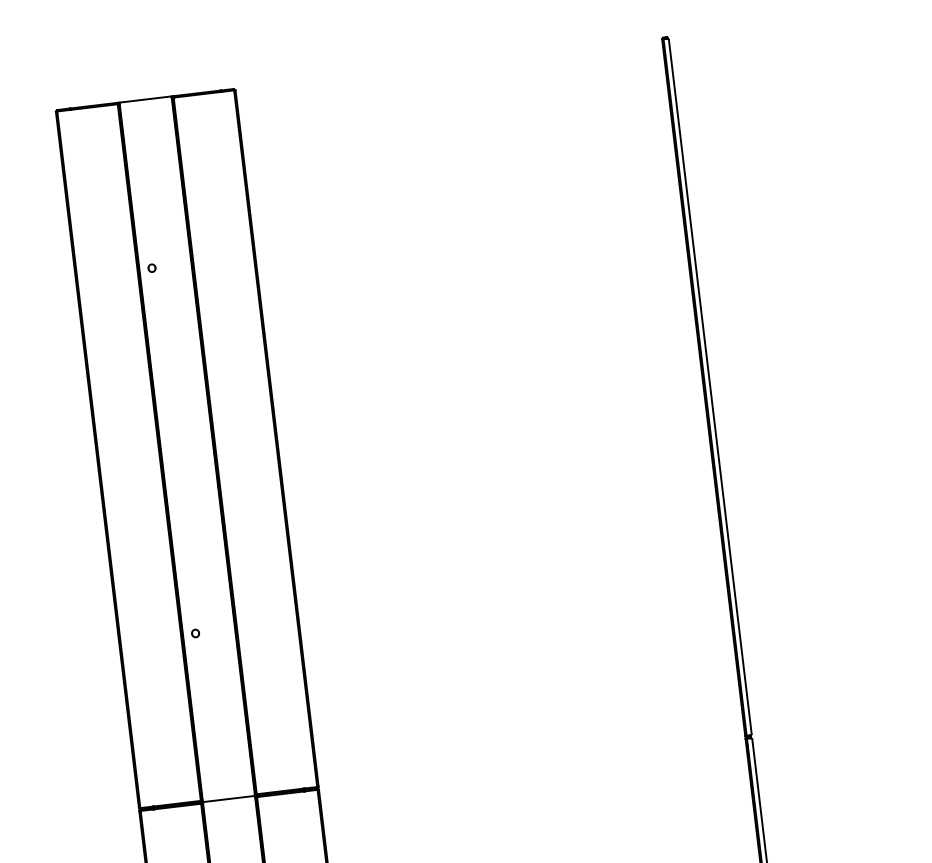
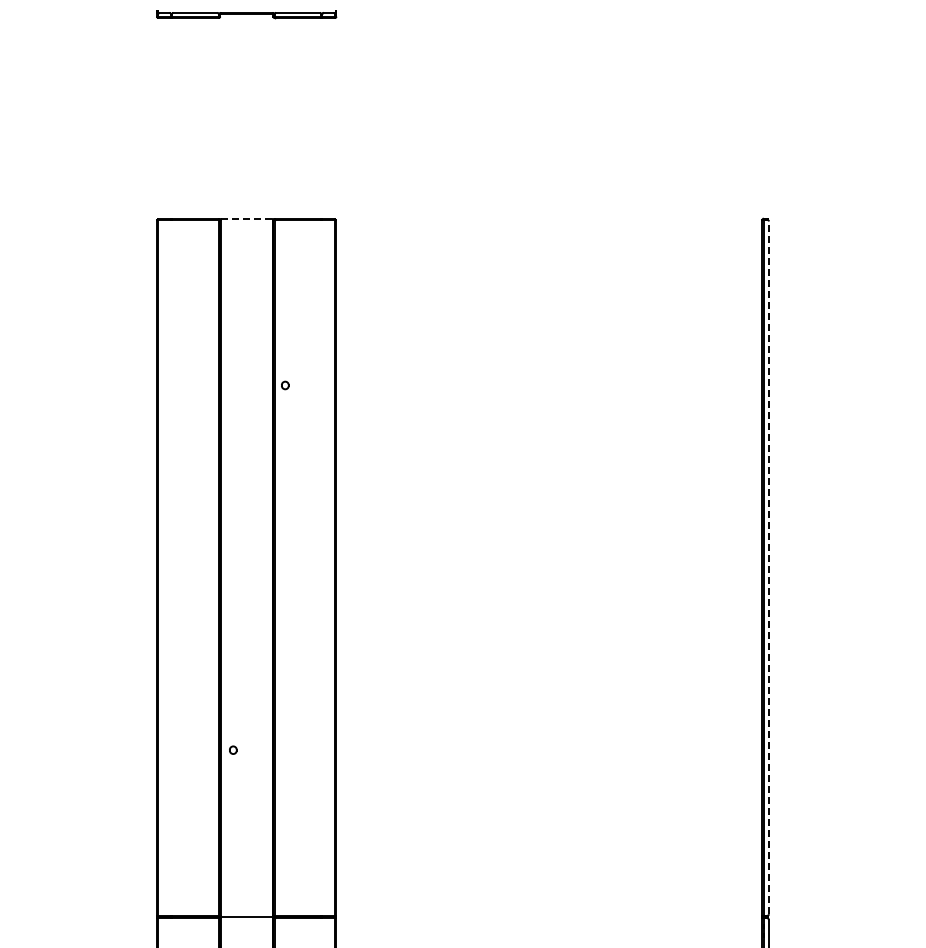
line: (145, 99) -> (246, 218), solid -> dashed
part: (152, 268) -> (285, 385), moved
line: (709, 386) -> (768, 567), solid -> dashed

